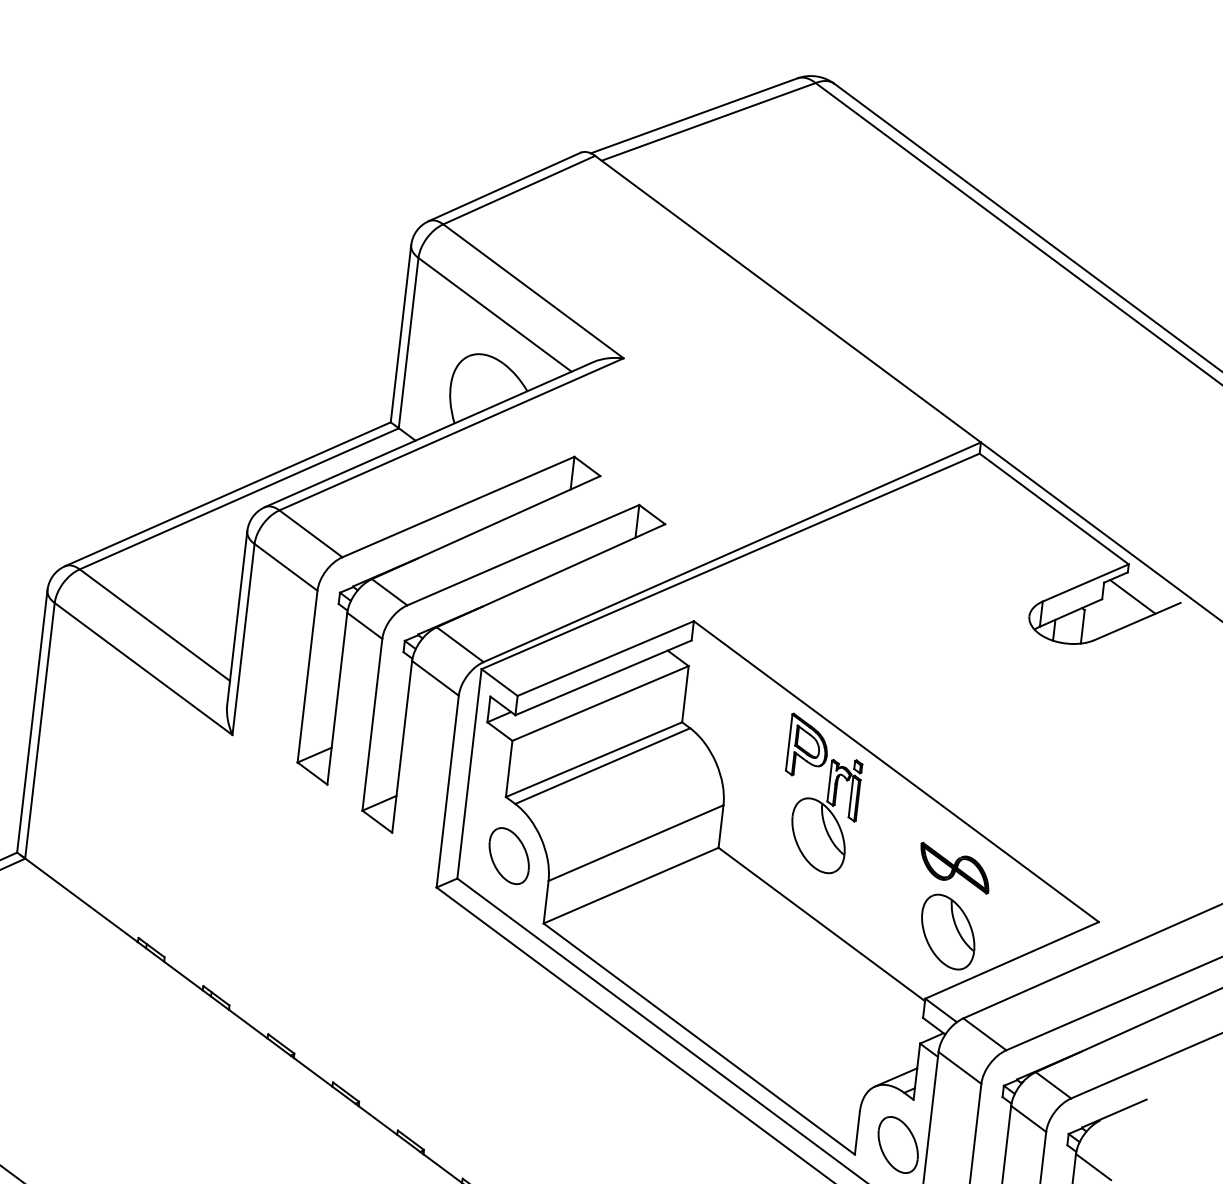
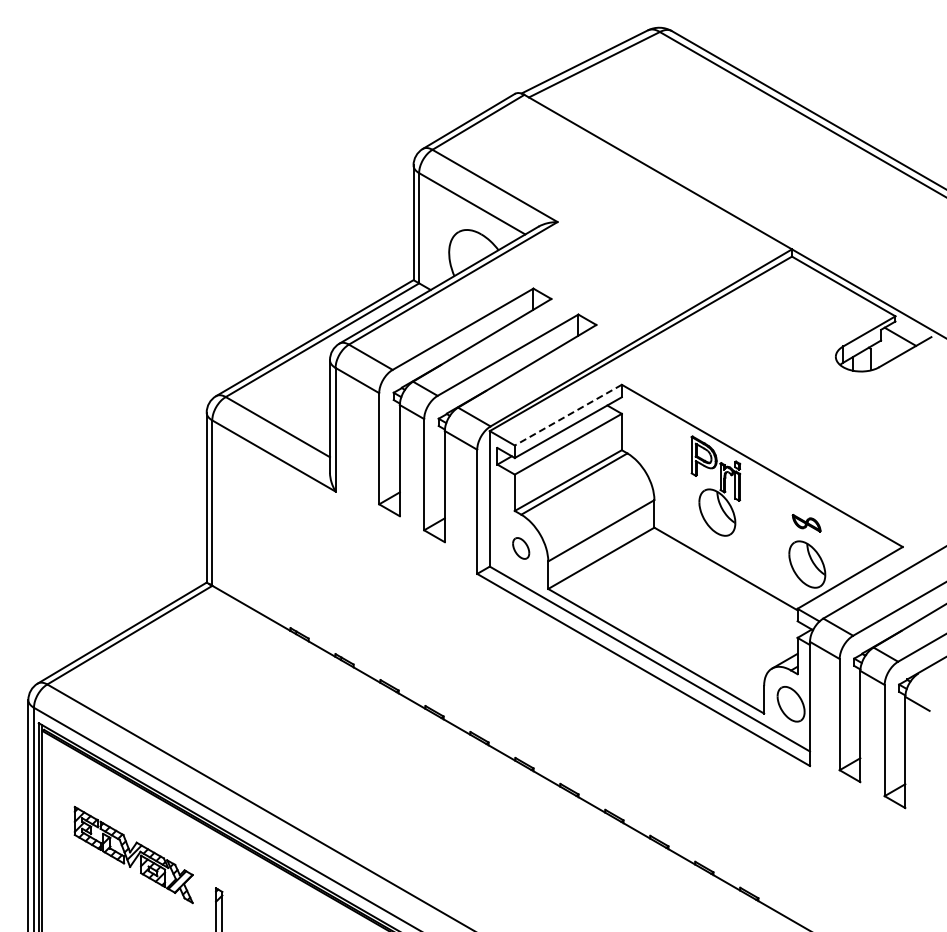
line: (605, 659) -> (568, 415), solid -> dashed
part: (507, 856) -> (520, 548), size x0.6
part: (954, 868) -> (806, 523), size x0.6

